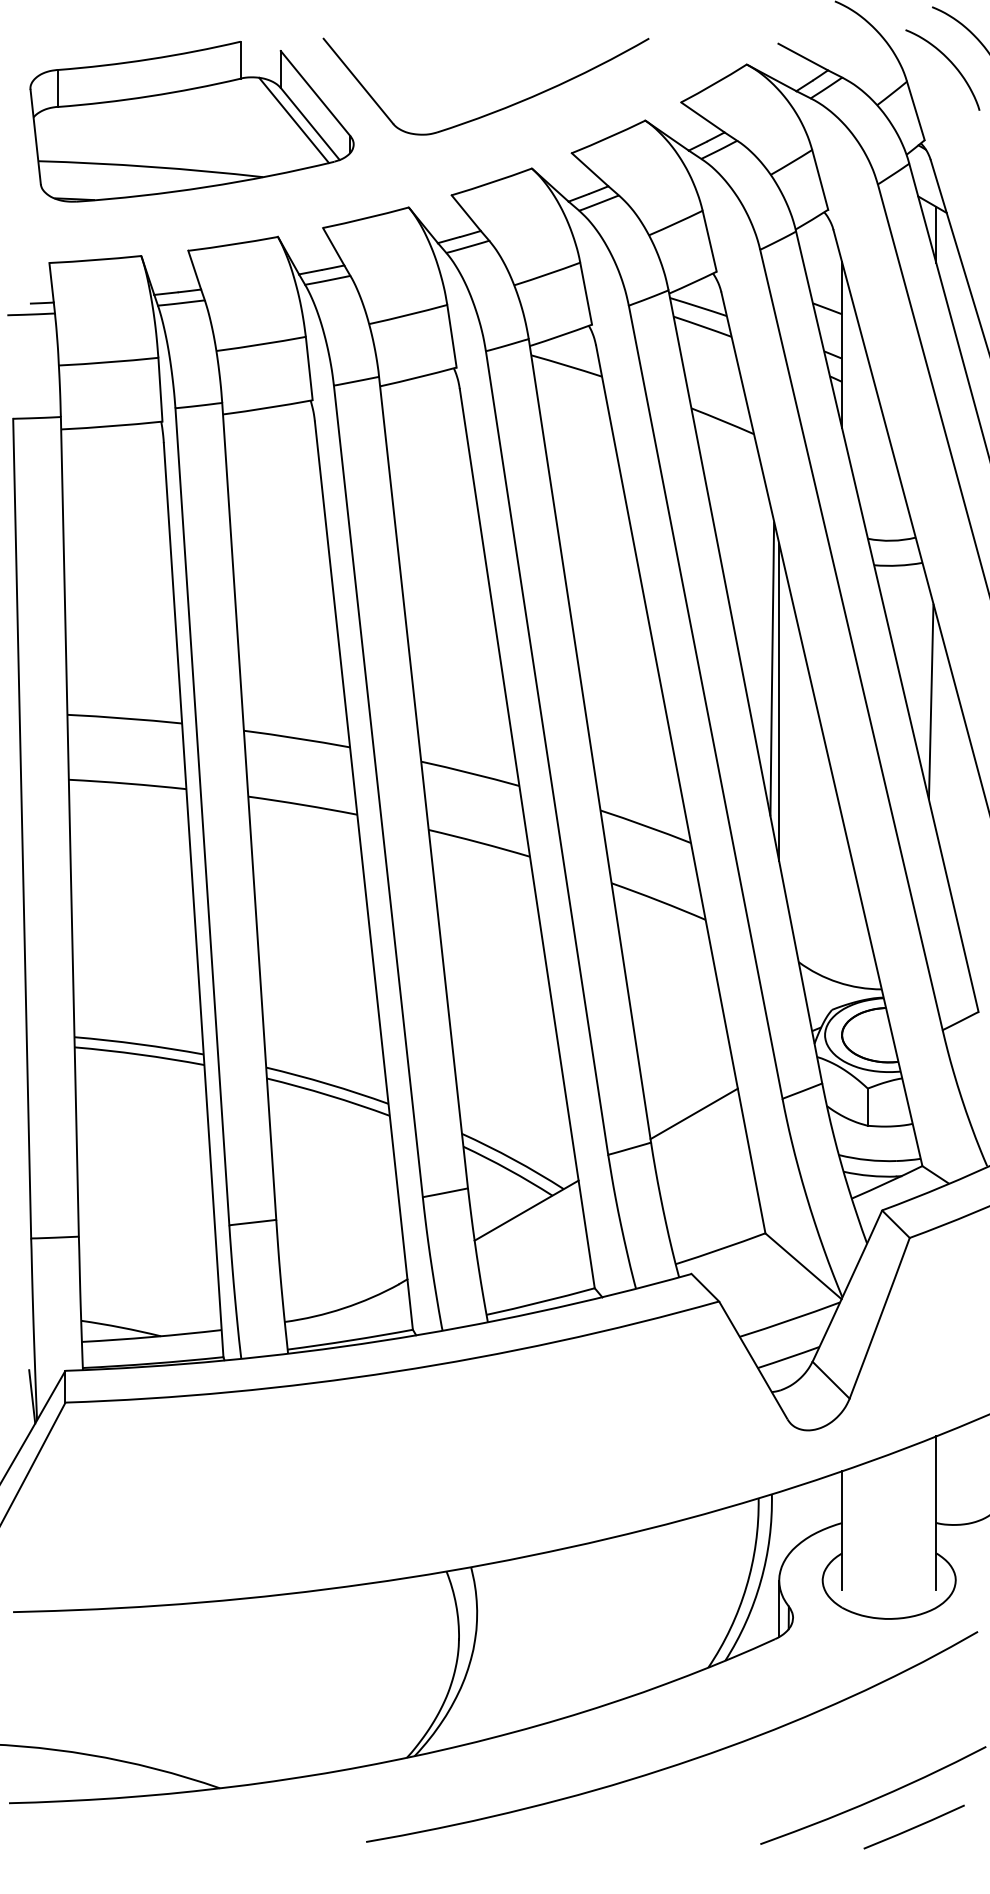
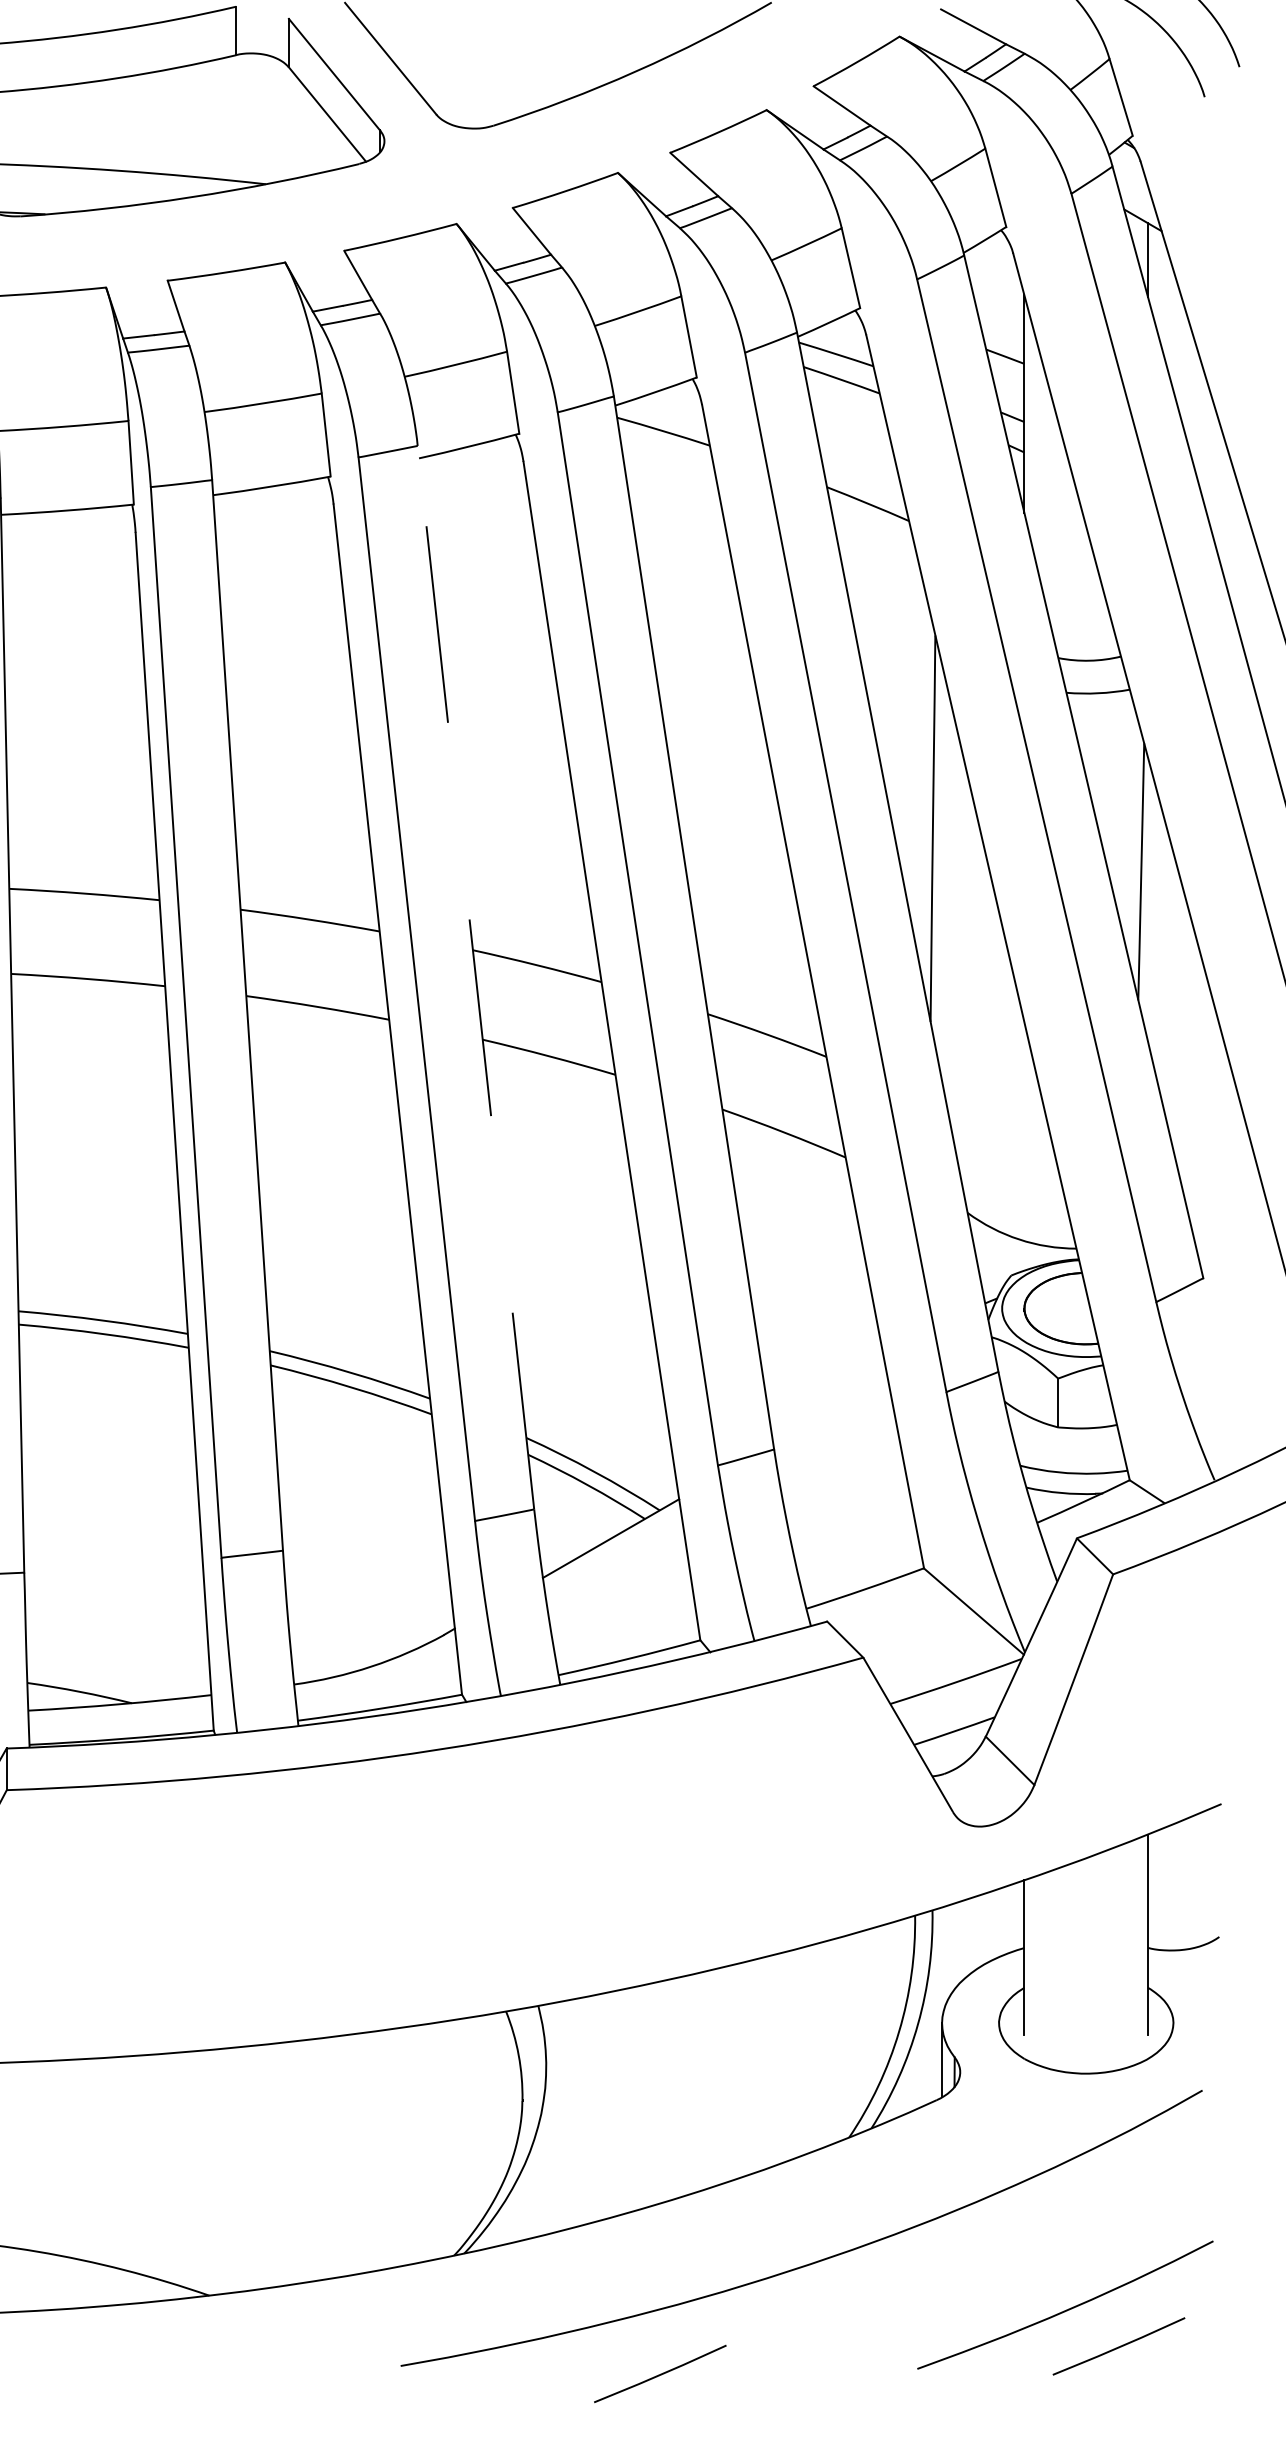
line: (293, 120) -> (305, 109), removed
line: (779, 702) -> (942, 872), removed
line: (423, 782) -> (475, 977), solid -> dashed
line: (693, 1113) -> (829, 1411), removed
line: (564, 1847) -> (660, 2373), added

